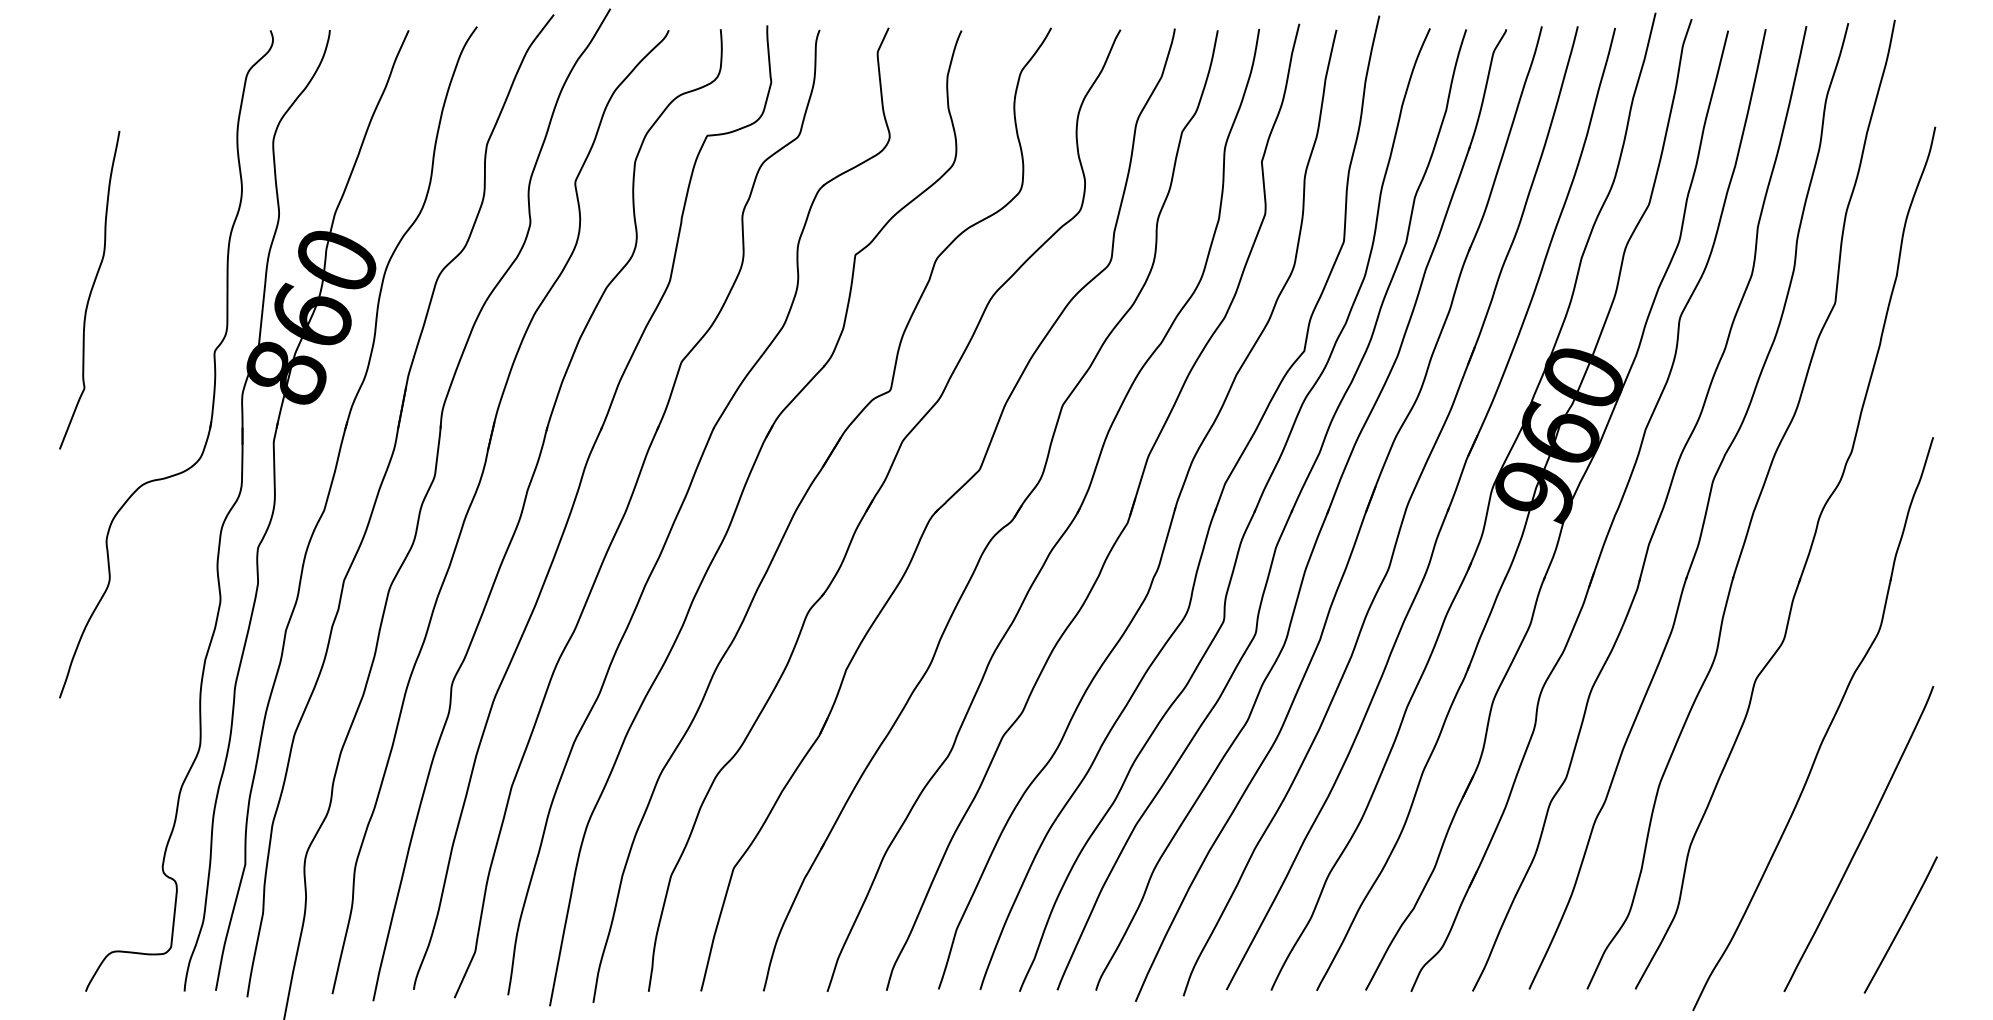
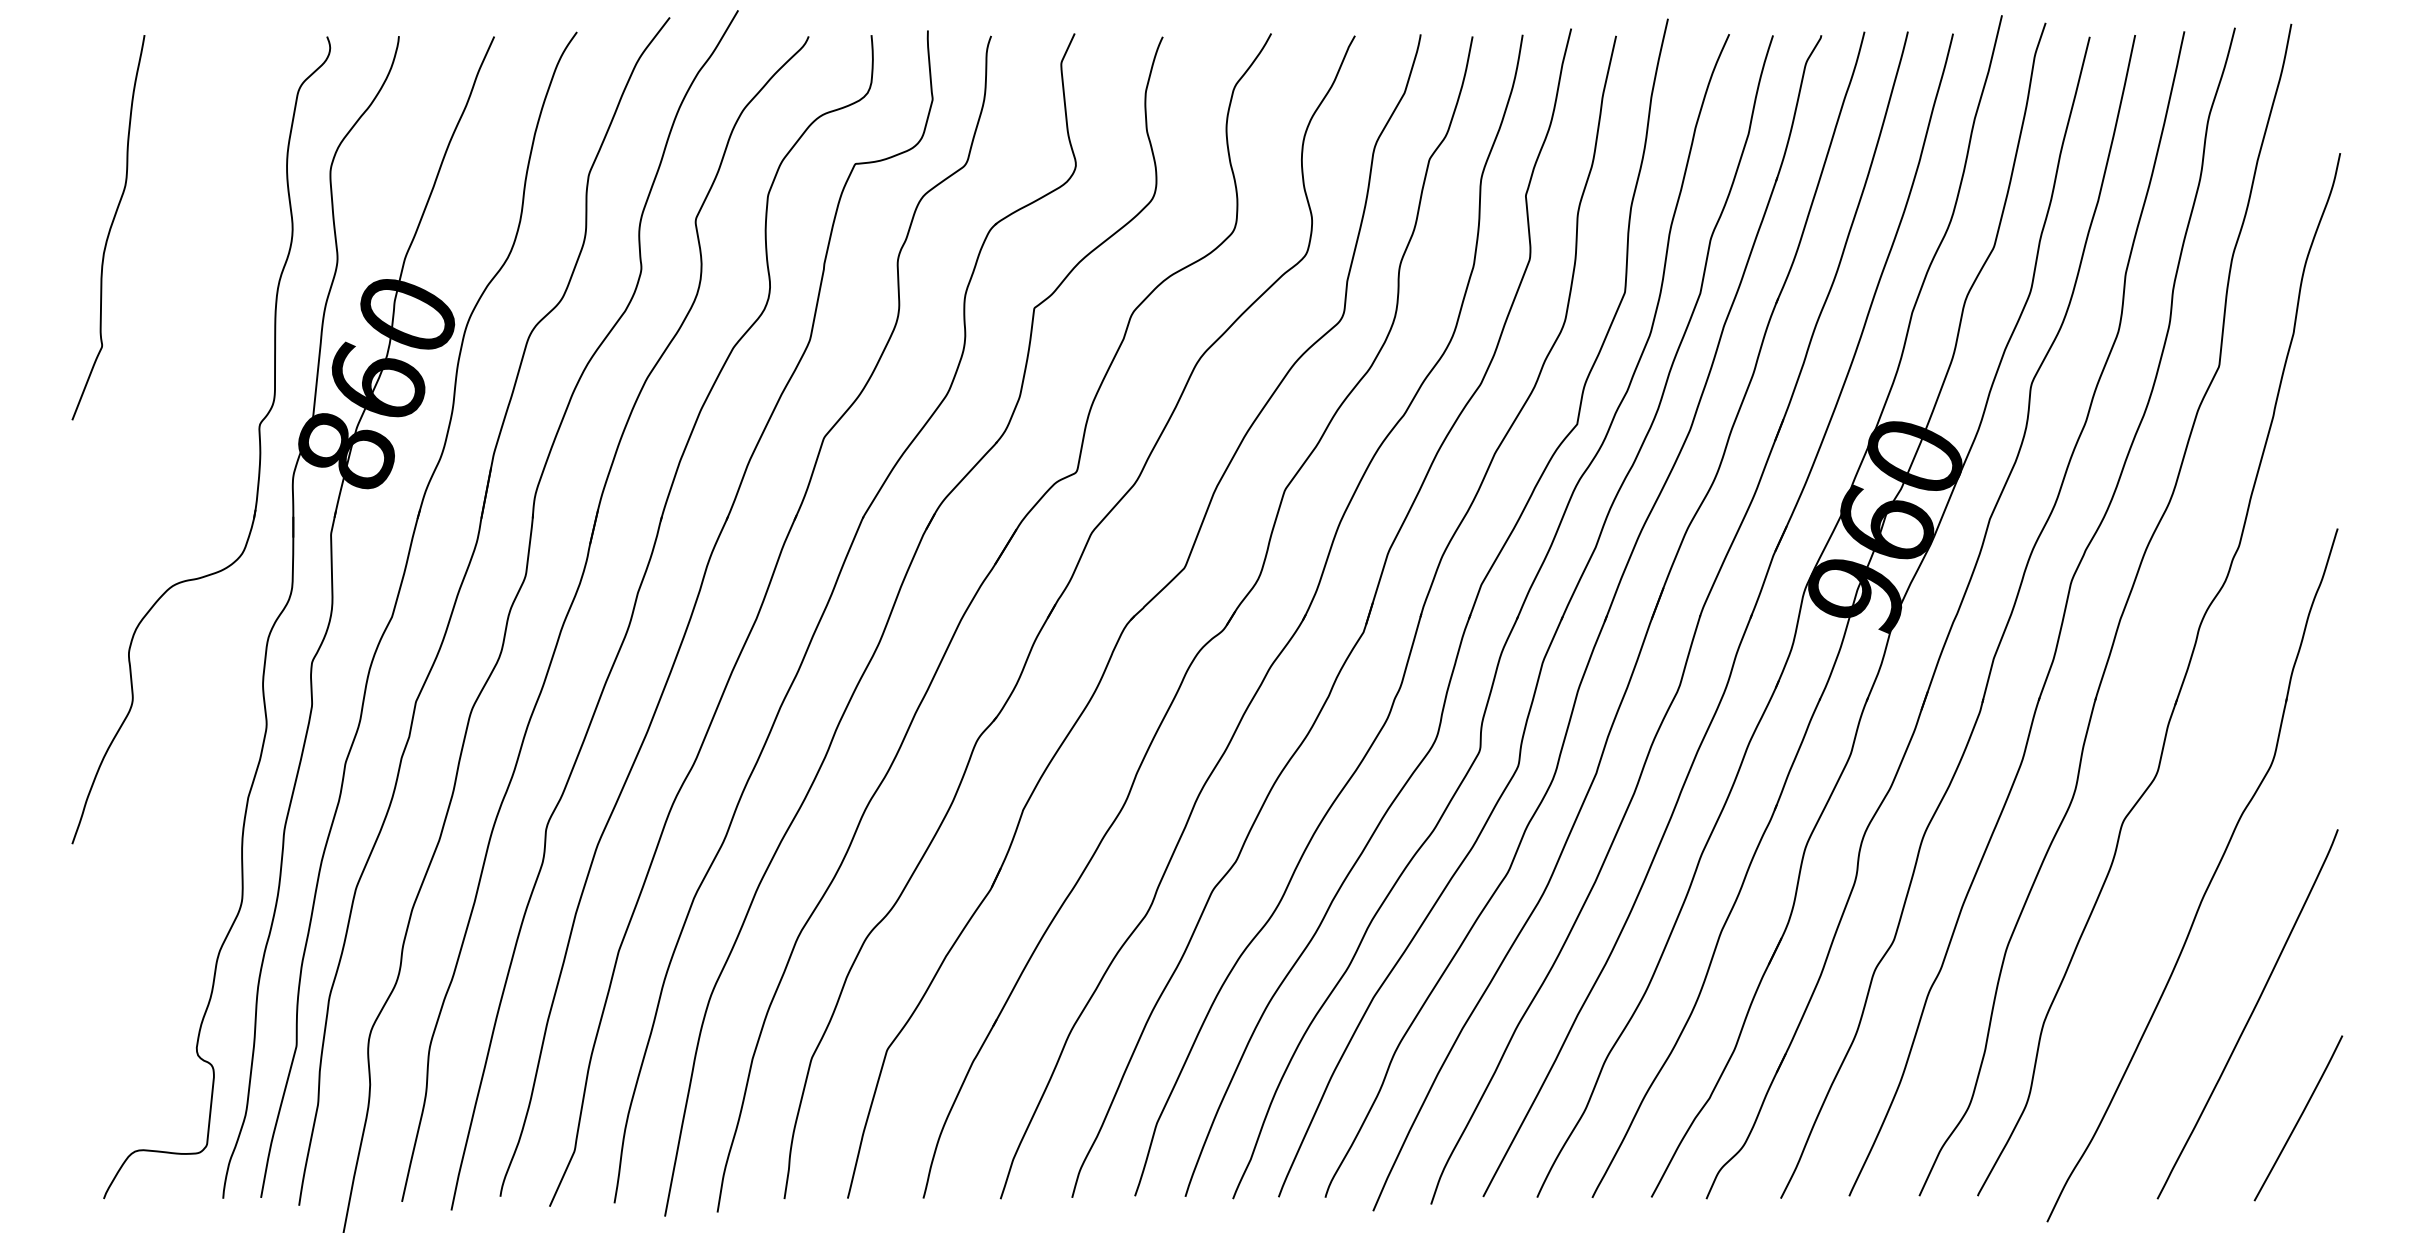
curve: (90, 290) -> (109, 227), moved

